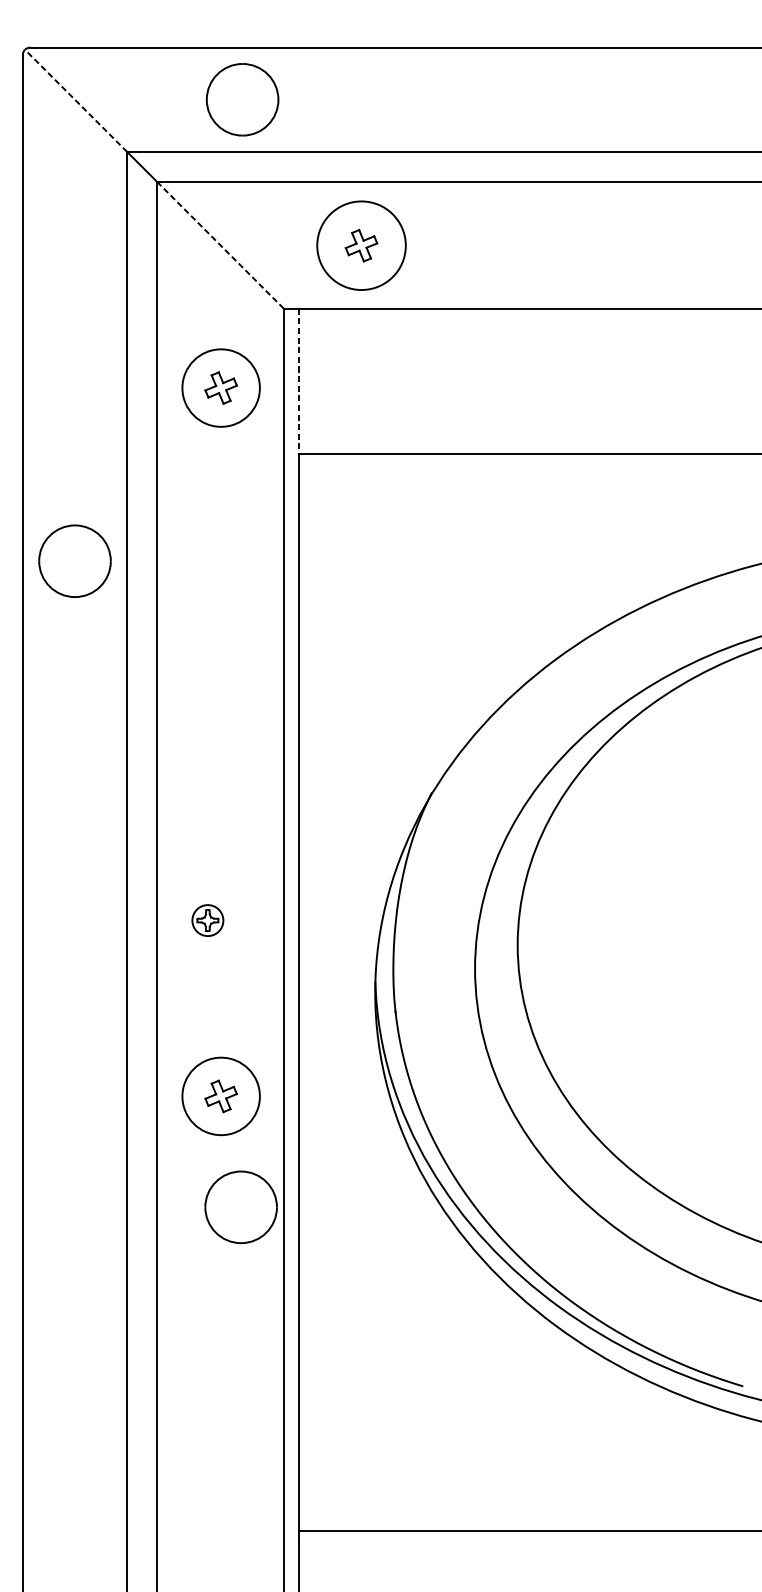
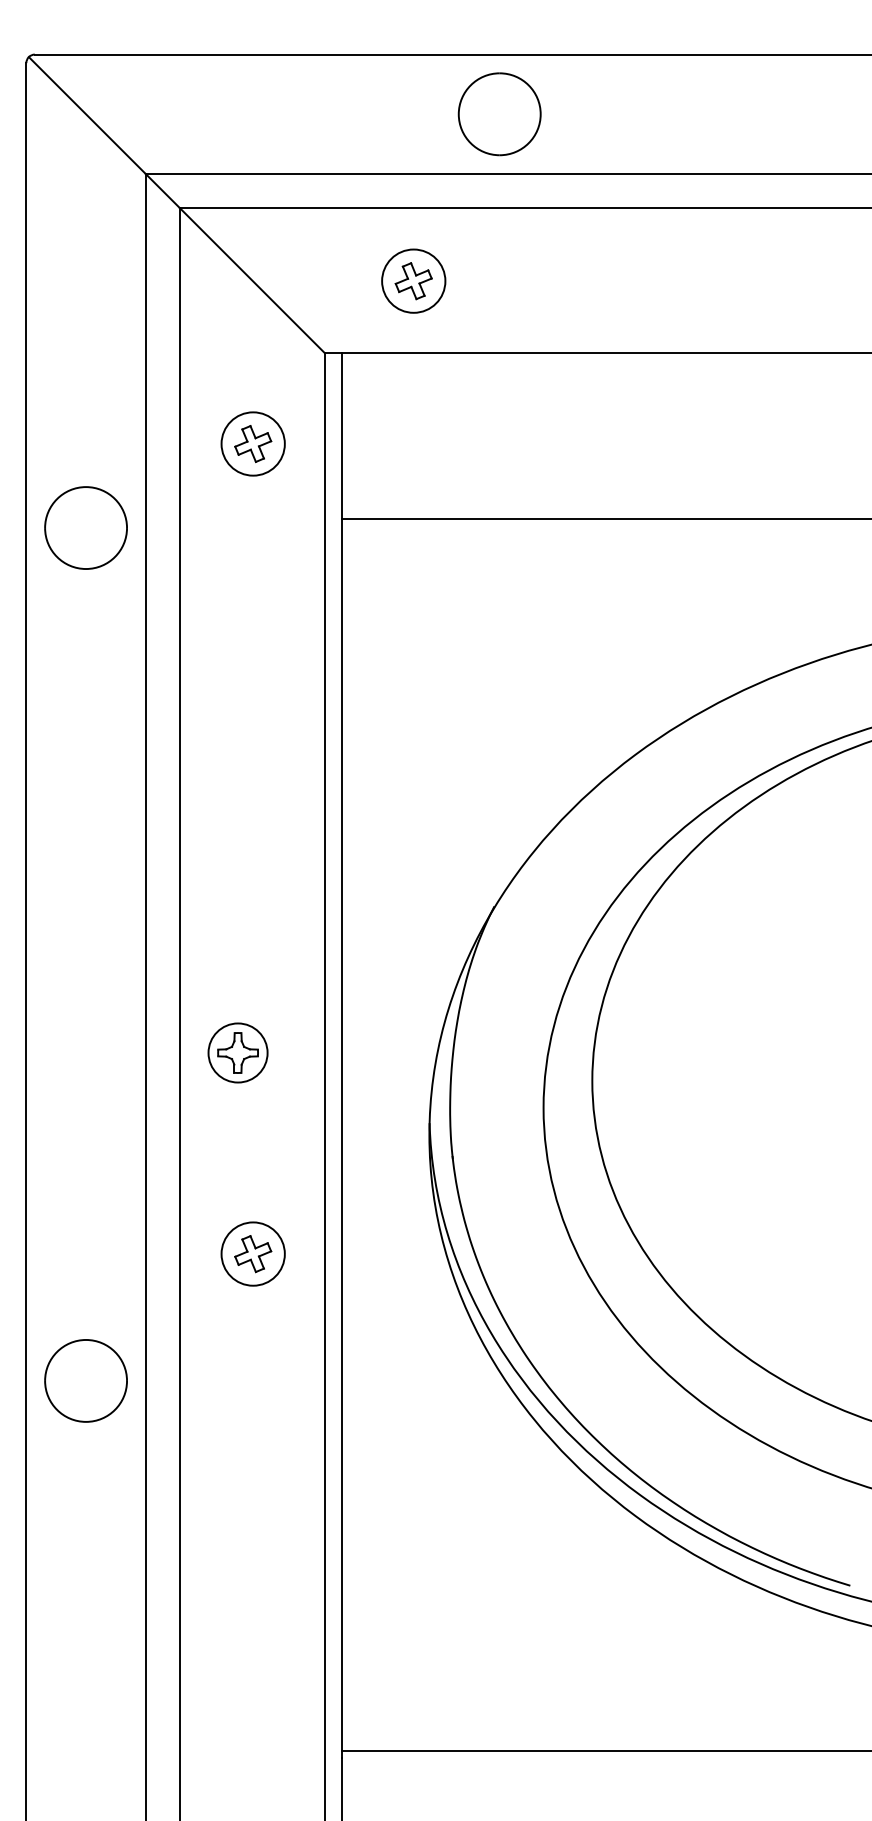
part: (242, 99) -> (499, 114), moved
line: (76, 100) -> (87, 115), dashed -> solid
line: (220, 245) -> (252, 280), dashed -> solid
circle: (361, 245) -> (413, 280), size x0.62
line: (298, 381) -> (341, 436), dashed -> solid
circle: (220, 387) -> (252, 443), size x0.71
part: (74, 560) -> (85, 527), moved
part: (207, 920) -> (237, 1052), size x1.67
circle: (220, 1095) -> (252, 1253), size x0.71
part: (240, 1206) -> (85, 1380), moved

